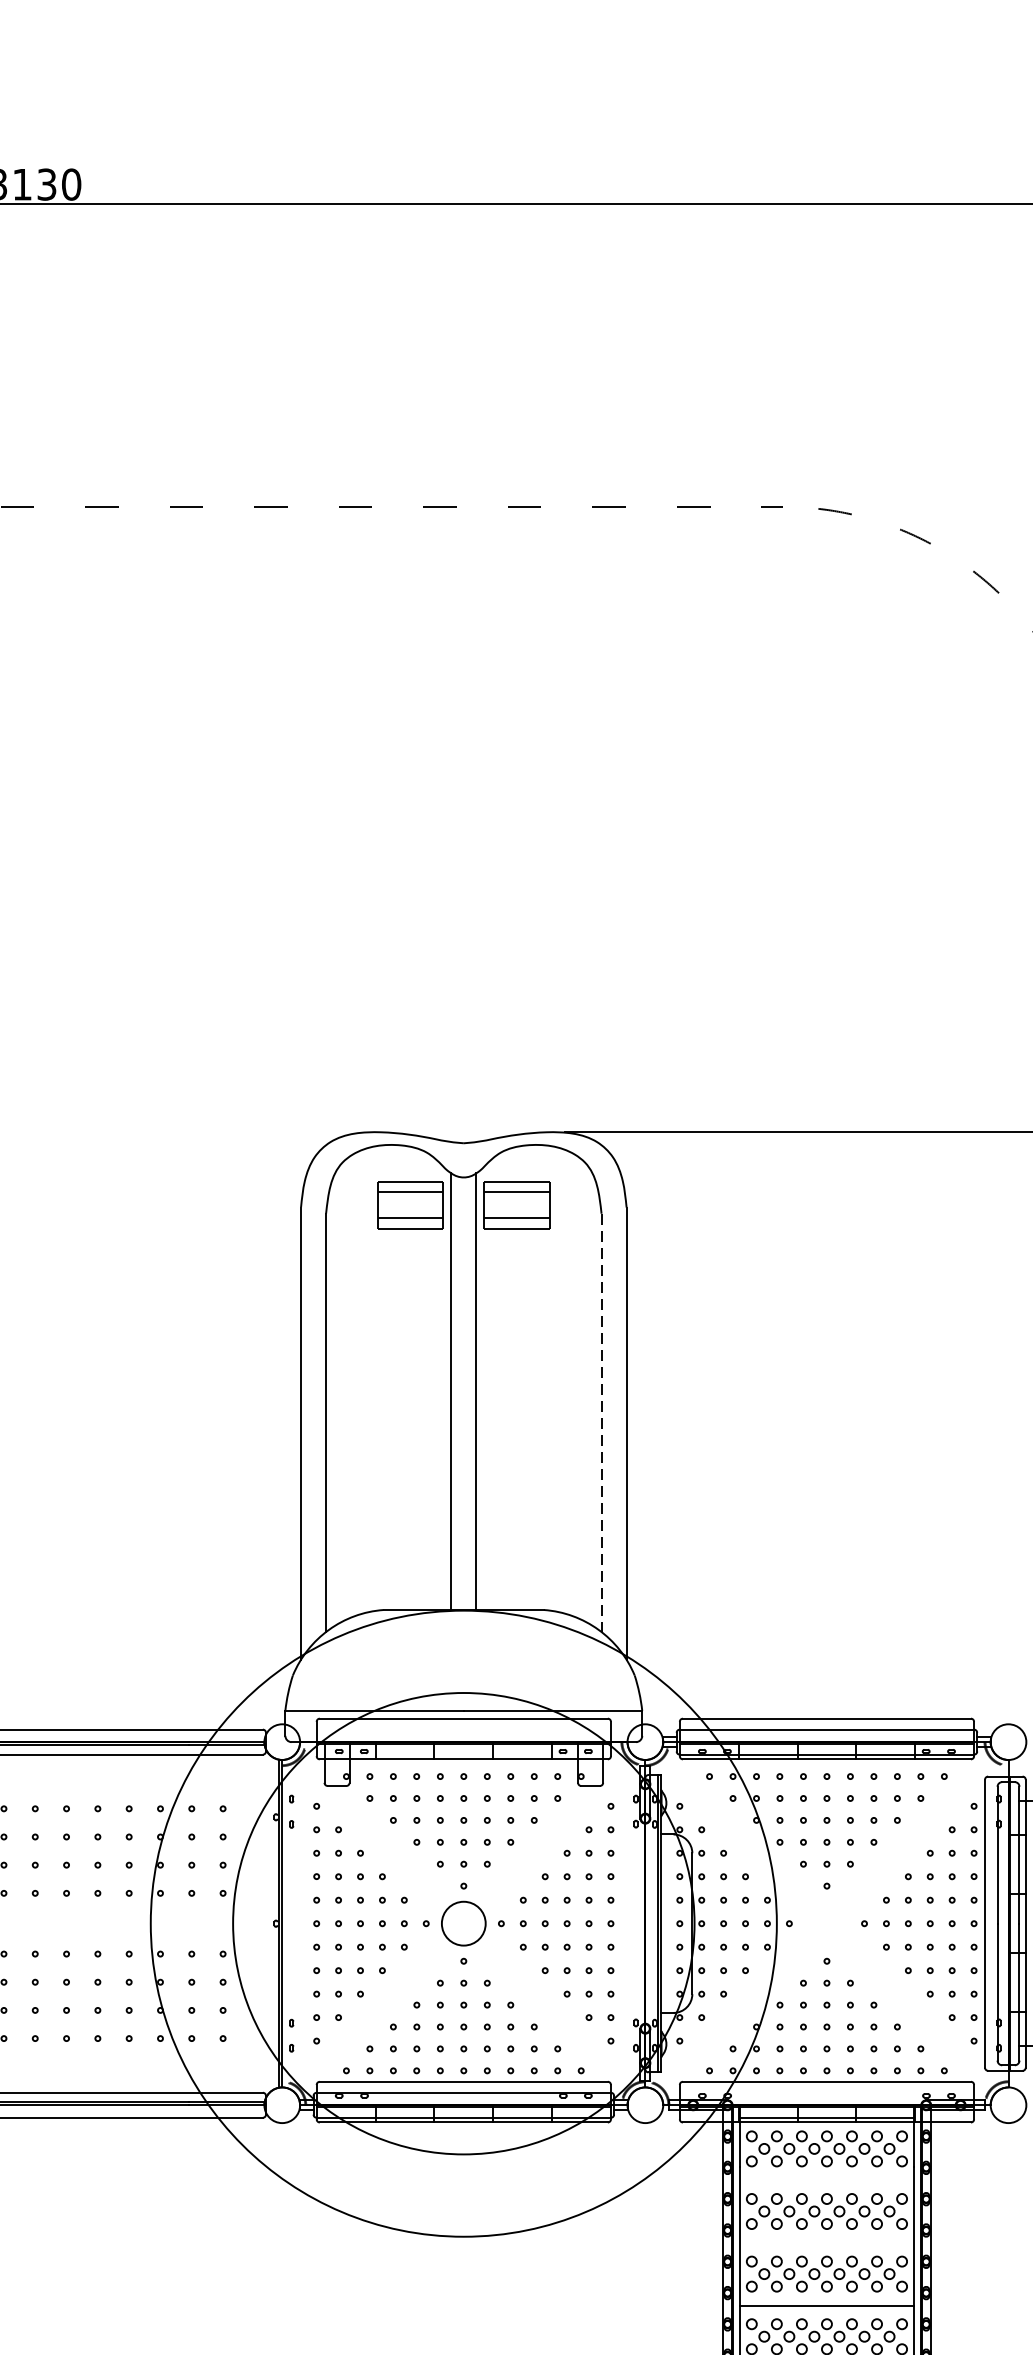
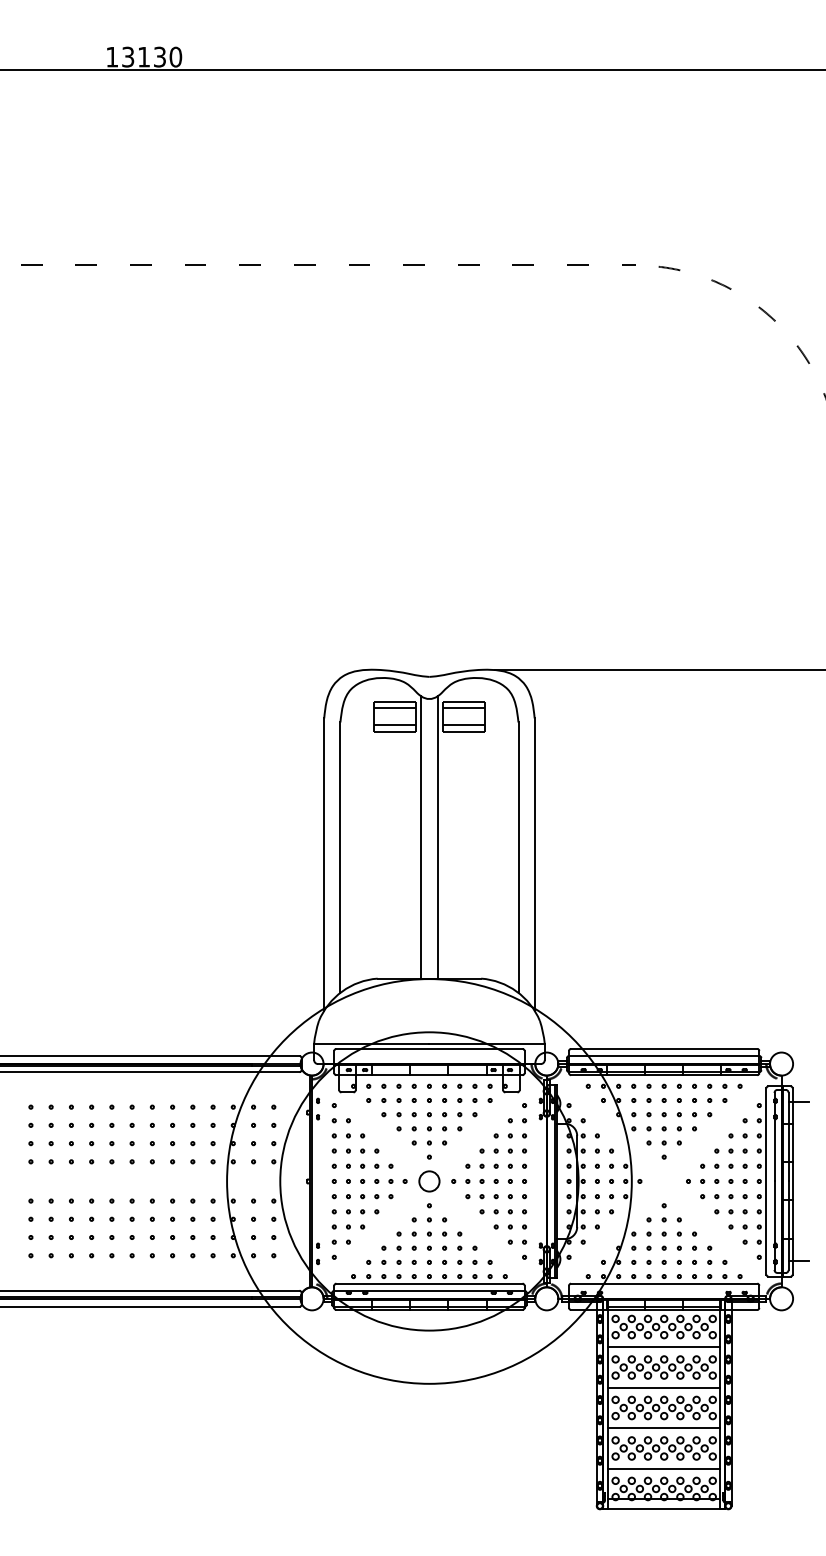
line: (601, 1424) -> (518, 858), dashed -> solid
circle: (463, 1923) -> (429, 1181), size x0.71
line: (827, 2180) -> (664, 1347), added
line: (827, 2242) -> (664, 1387), added

